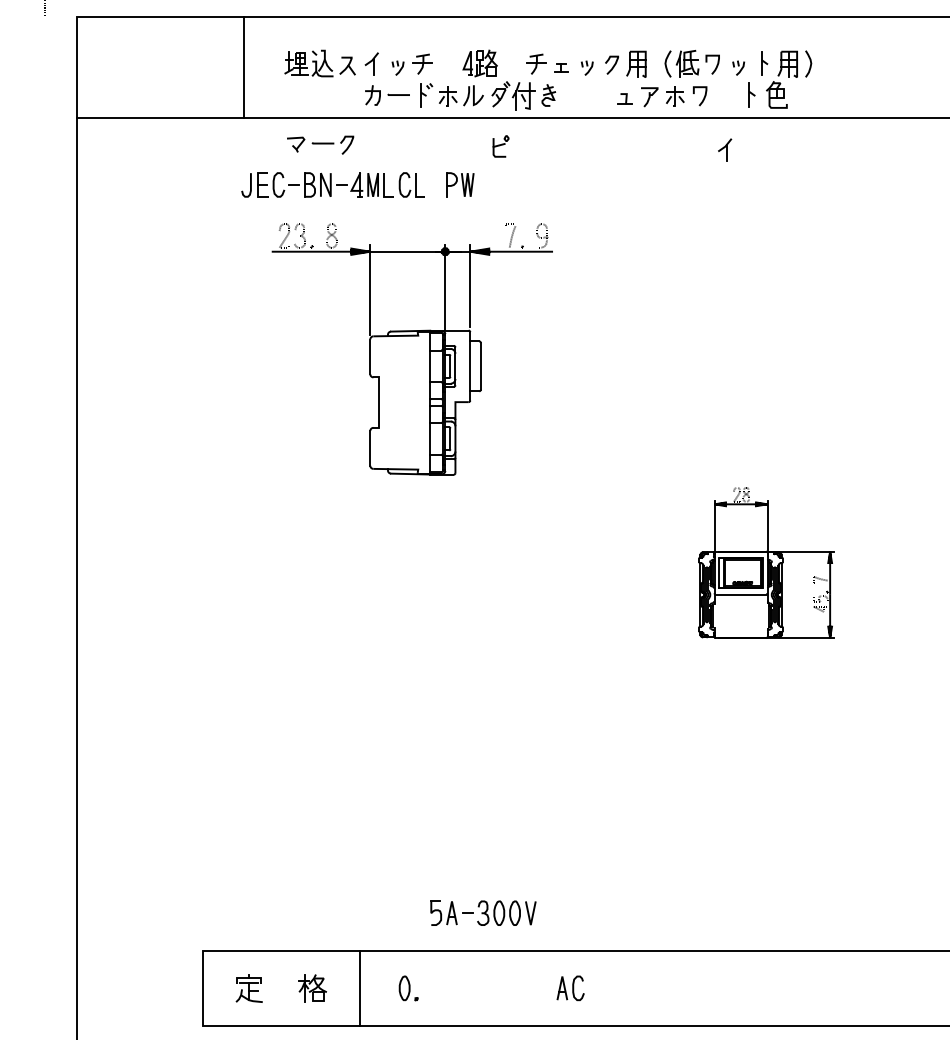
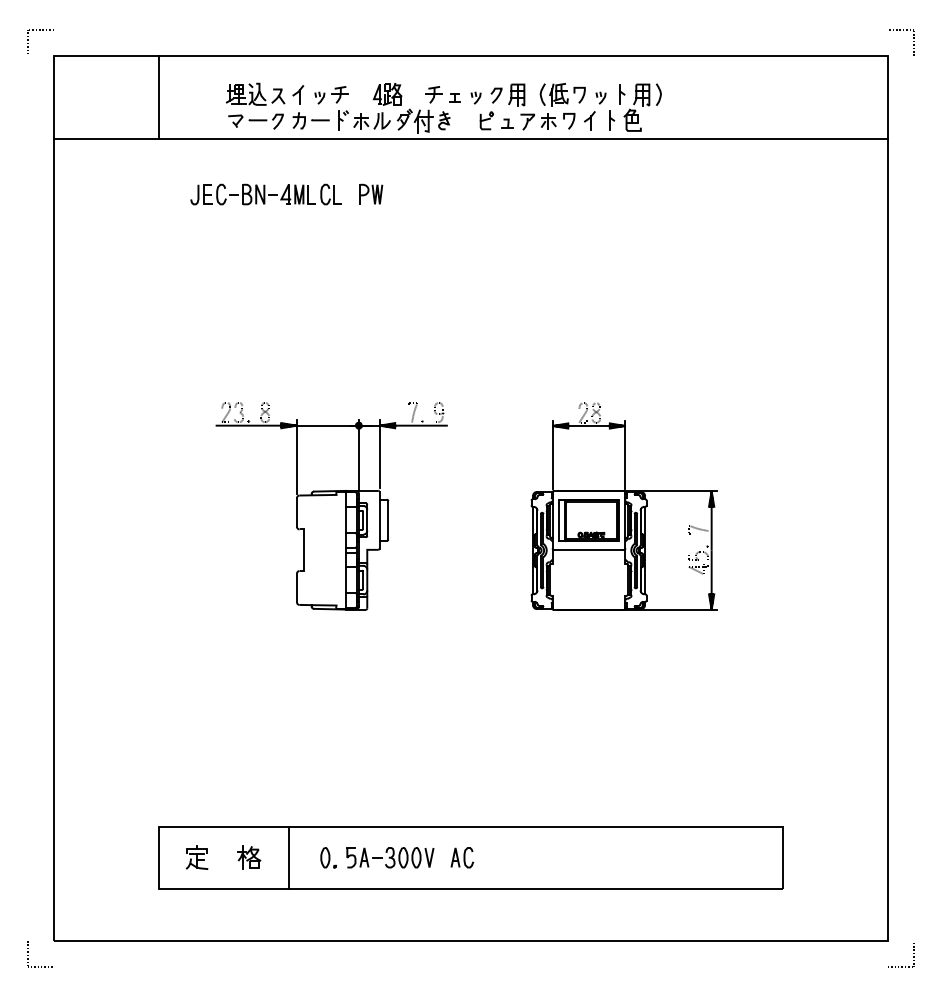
line: (243, 67) -> (158, 97), moved
part: (320, 144) -> (255, 121), moved
part: (500, 146) -> (486, 120), moved
part: (724, 149) -> (589, 120), moved
part: (412, 349) -> (331, 506), moved
part: (765, 562) -> (623, 506), size x1.67
part: (483, 912) -> (390, 857), moved

